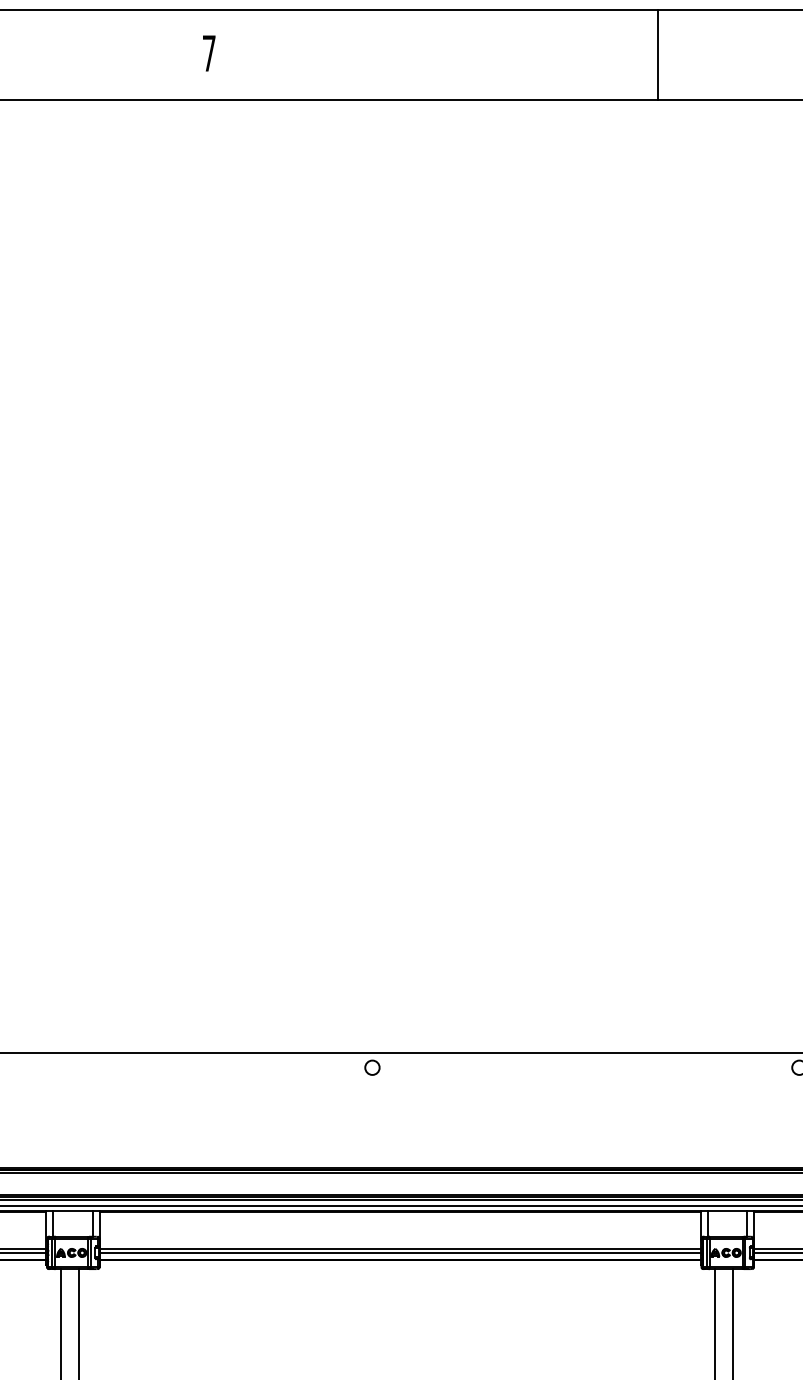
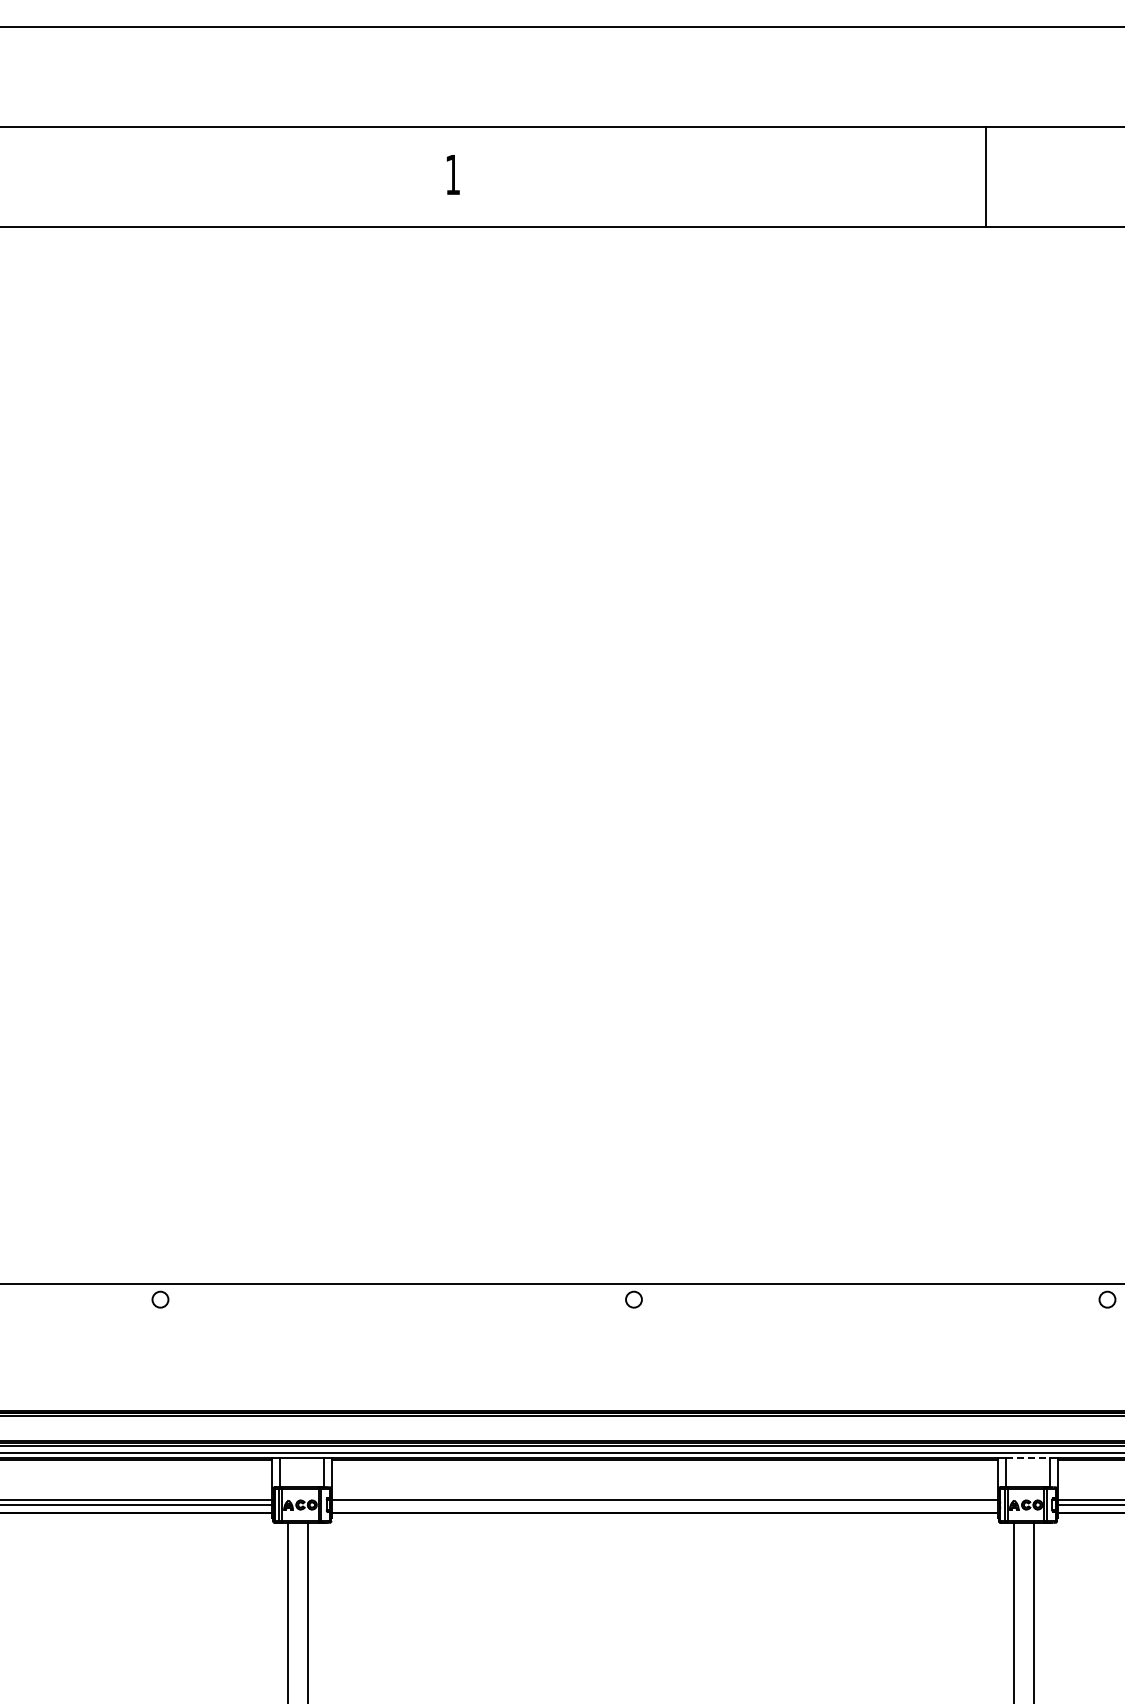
text: (208, 53) -> (452, 174), 7 -> 1
line: (658, 54) -> (986, 176), moved
line: (727, 1210) -> (1027, 1458), solid -> dashed
line: (399, 1253) -> (664, 1505), removed

